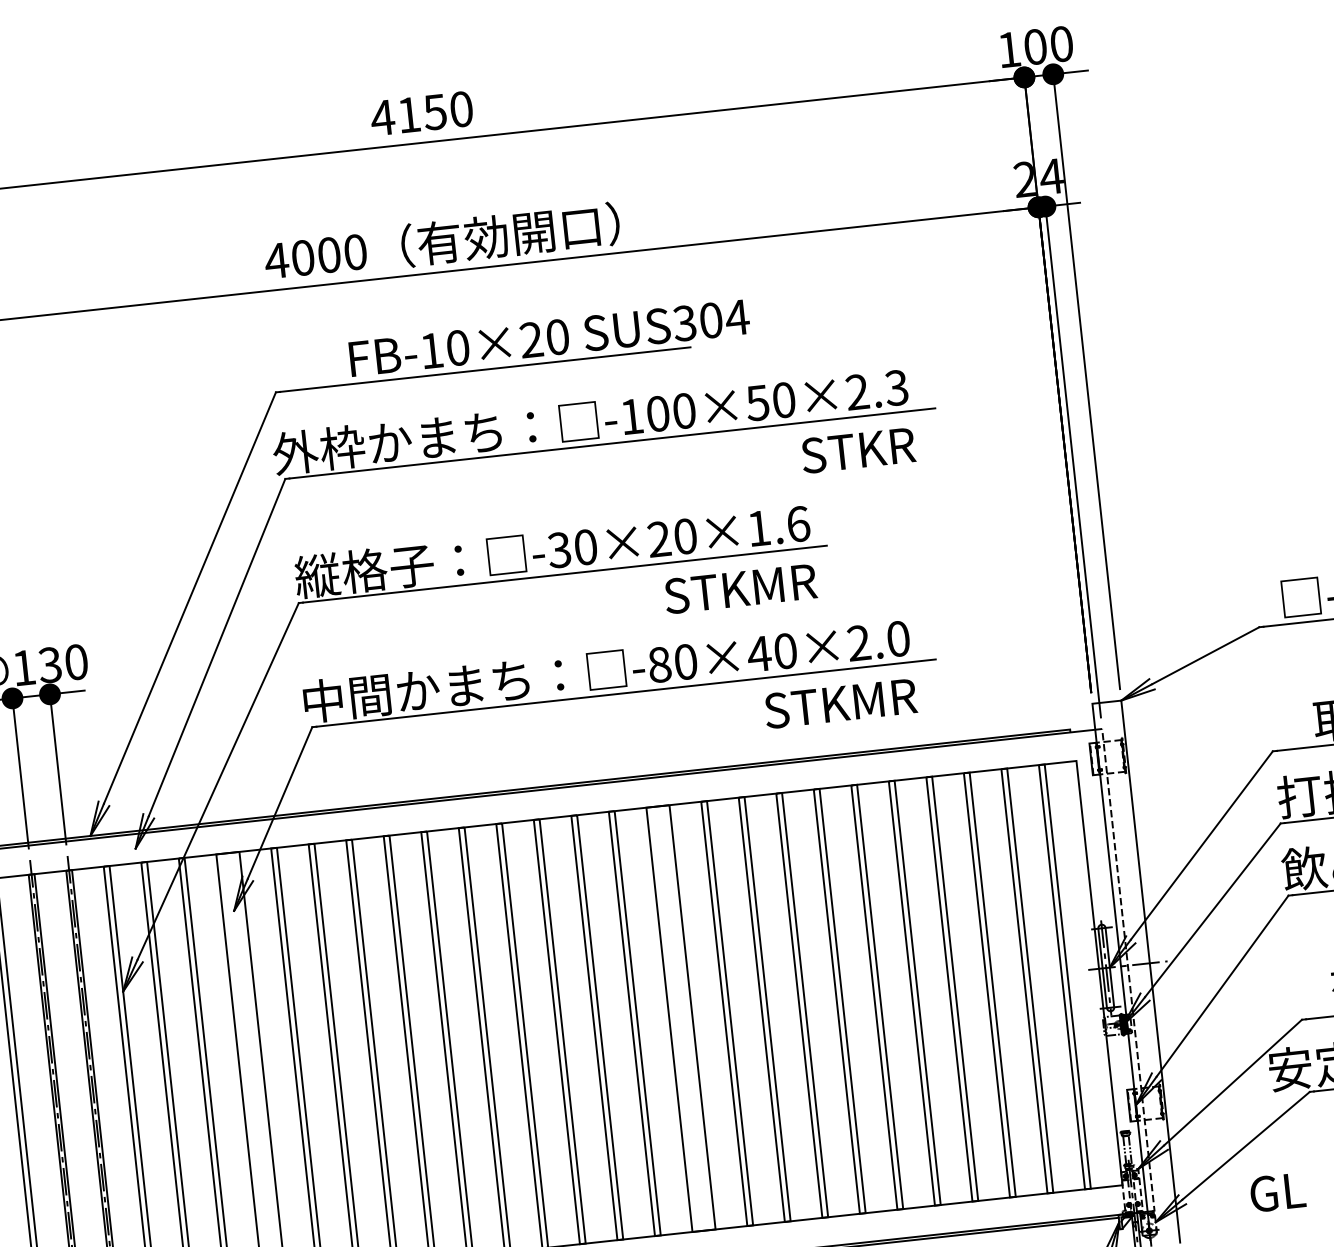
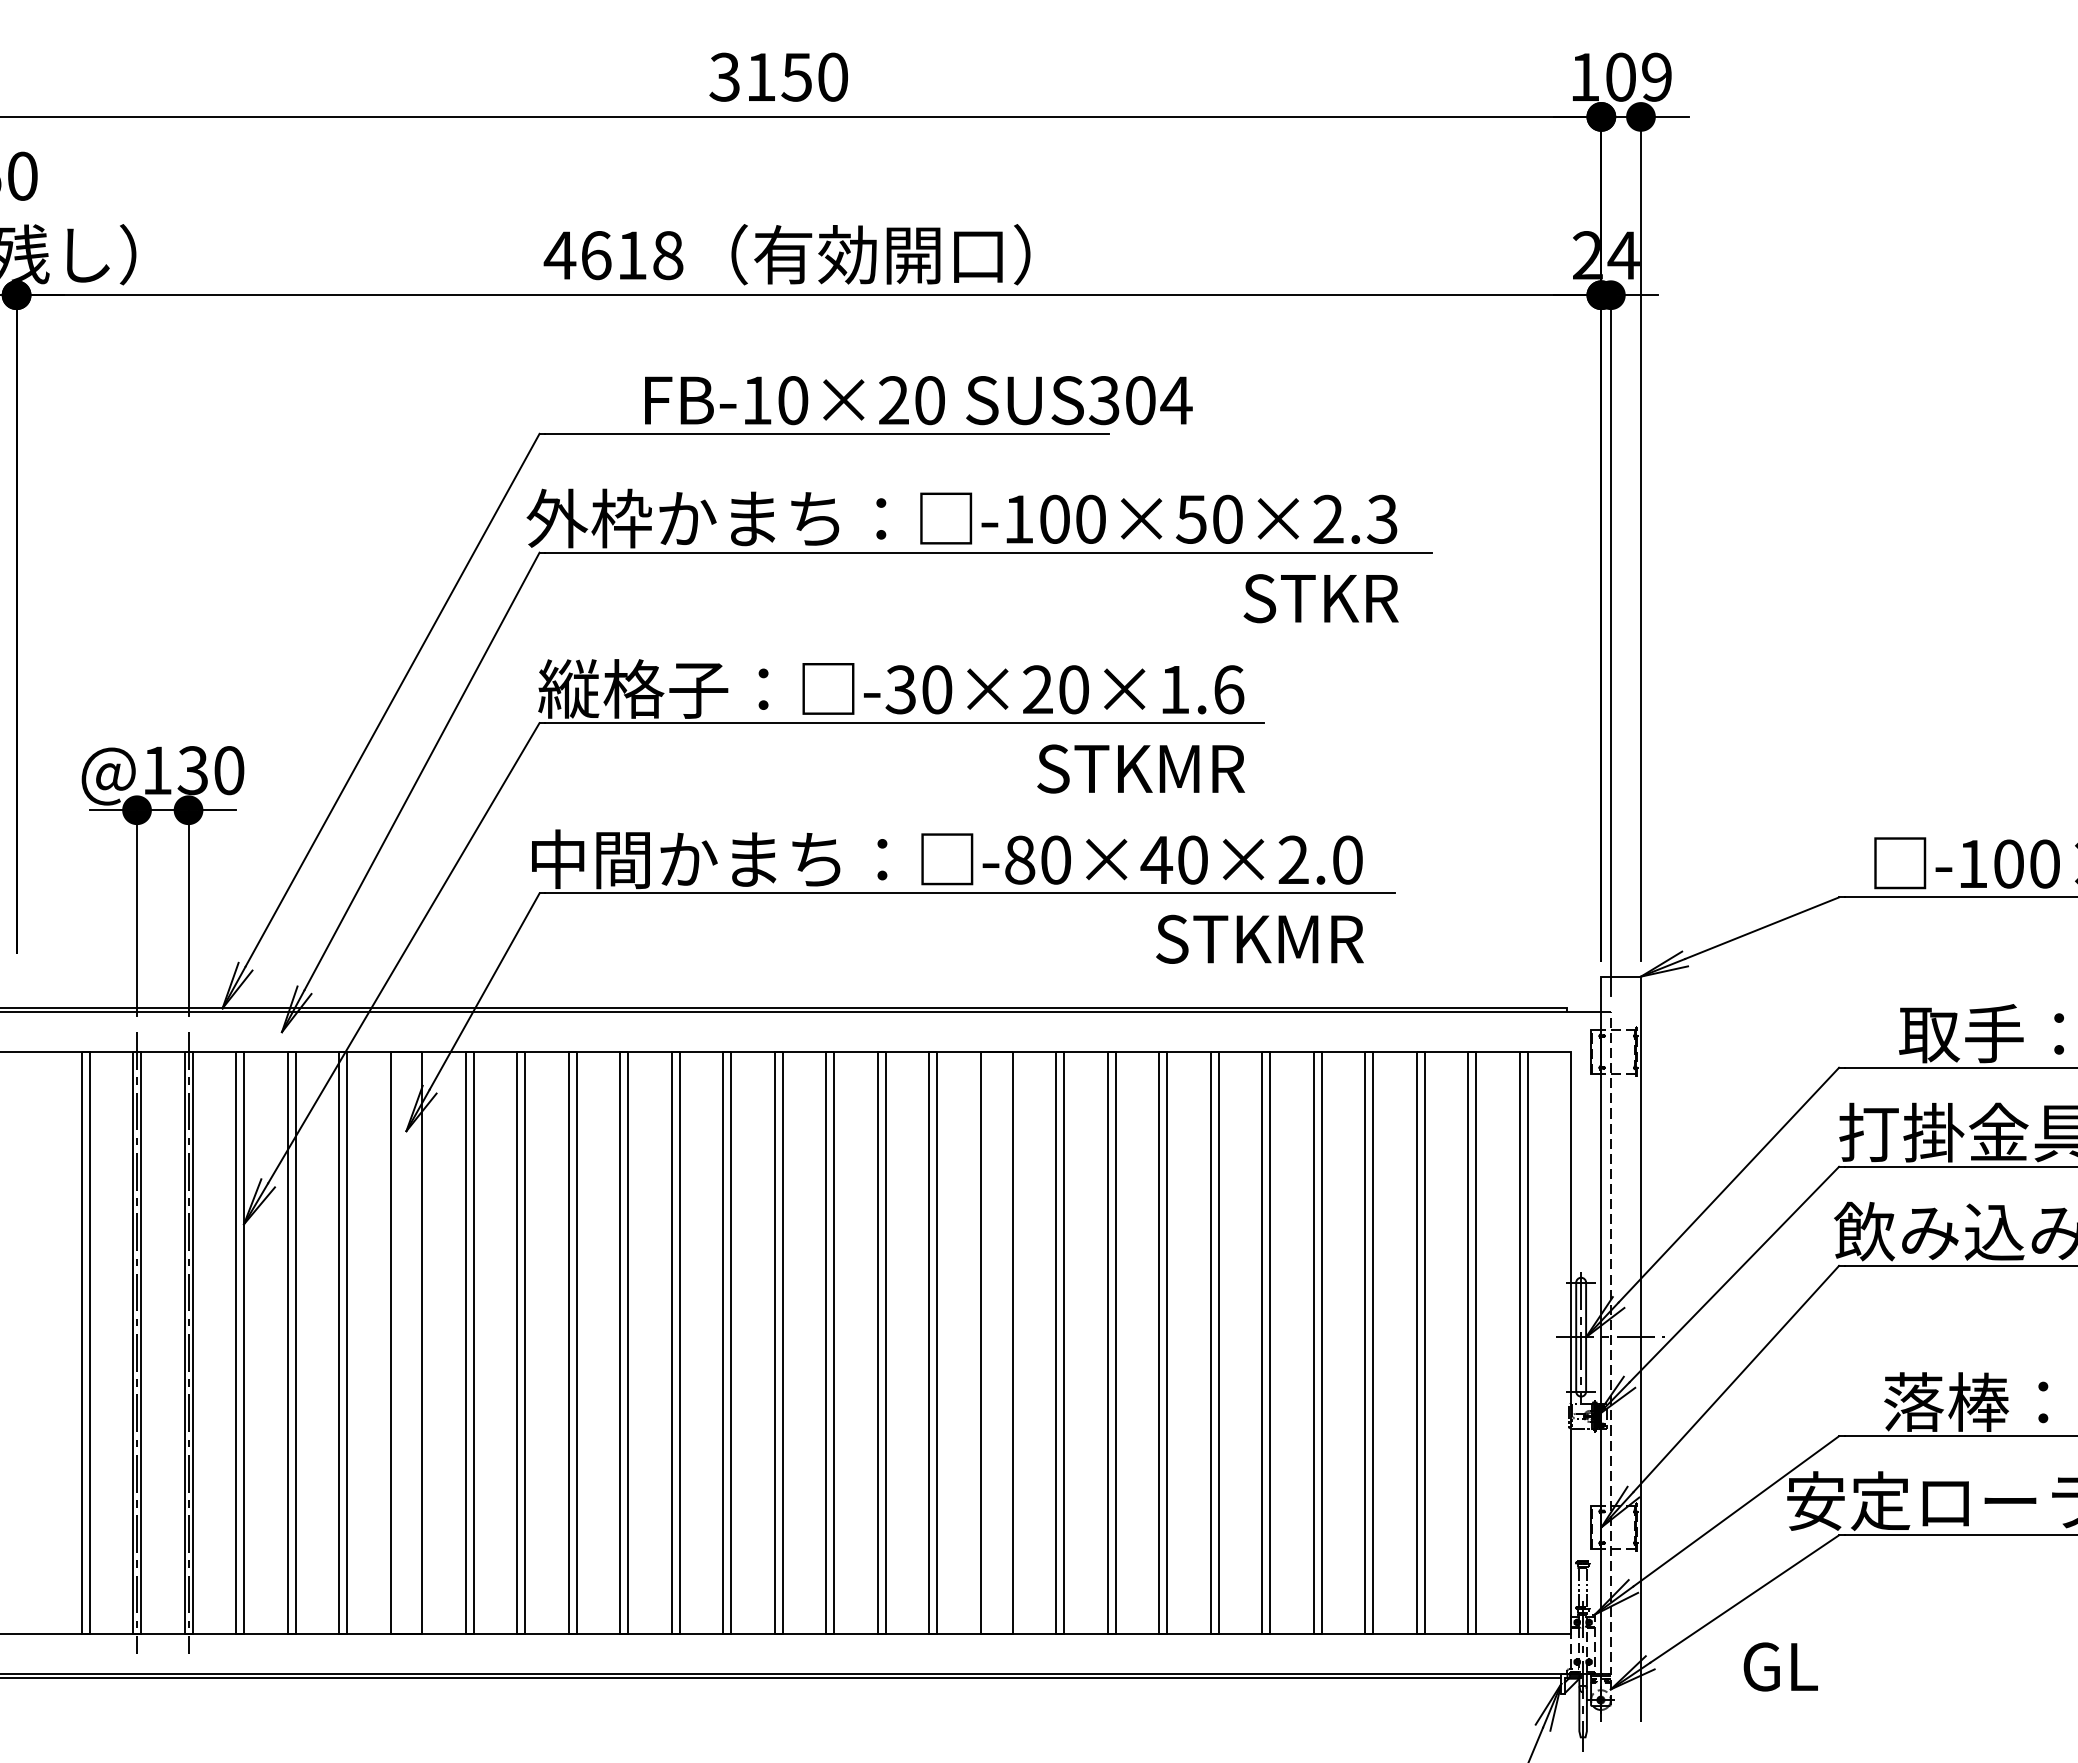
text: (1061, 43) -> (1656, 76), 100 -> 109
text: (382, 117) -> (724, 76), 4150 -> 3150
text: (329, 255) -> (632, 255), 4000 -> 4618

